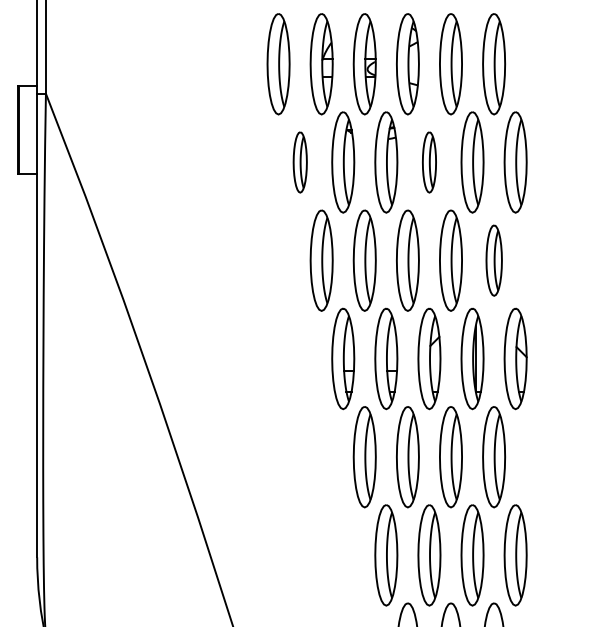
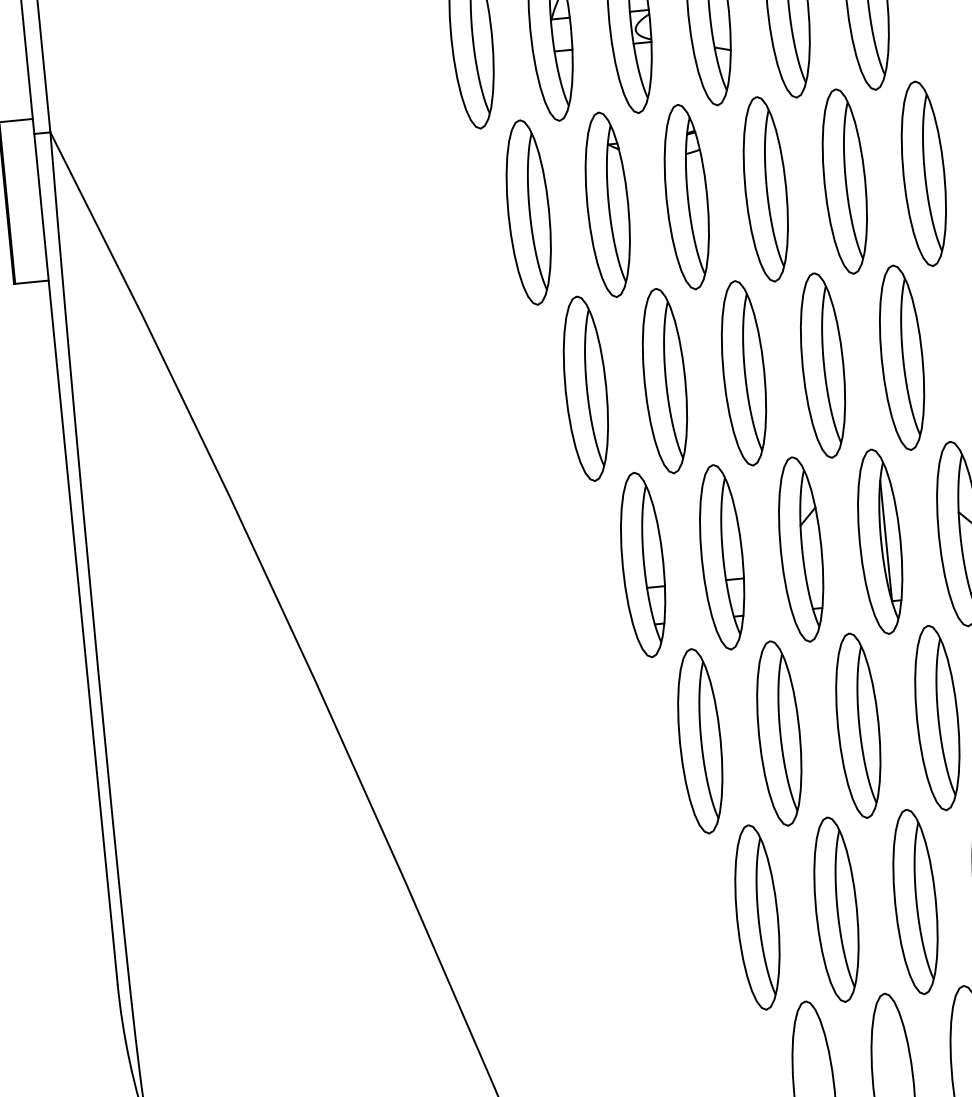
part: (300, 162) -> (529, 212), size x1.67
part: (429, 162) -> (765, 189), size x1.67
part: (494, 260) -> (902, 357), size x1.43

